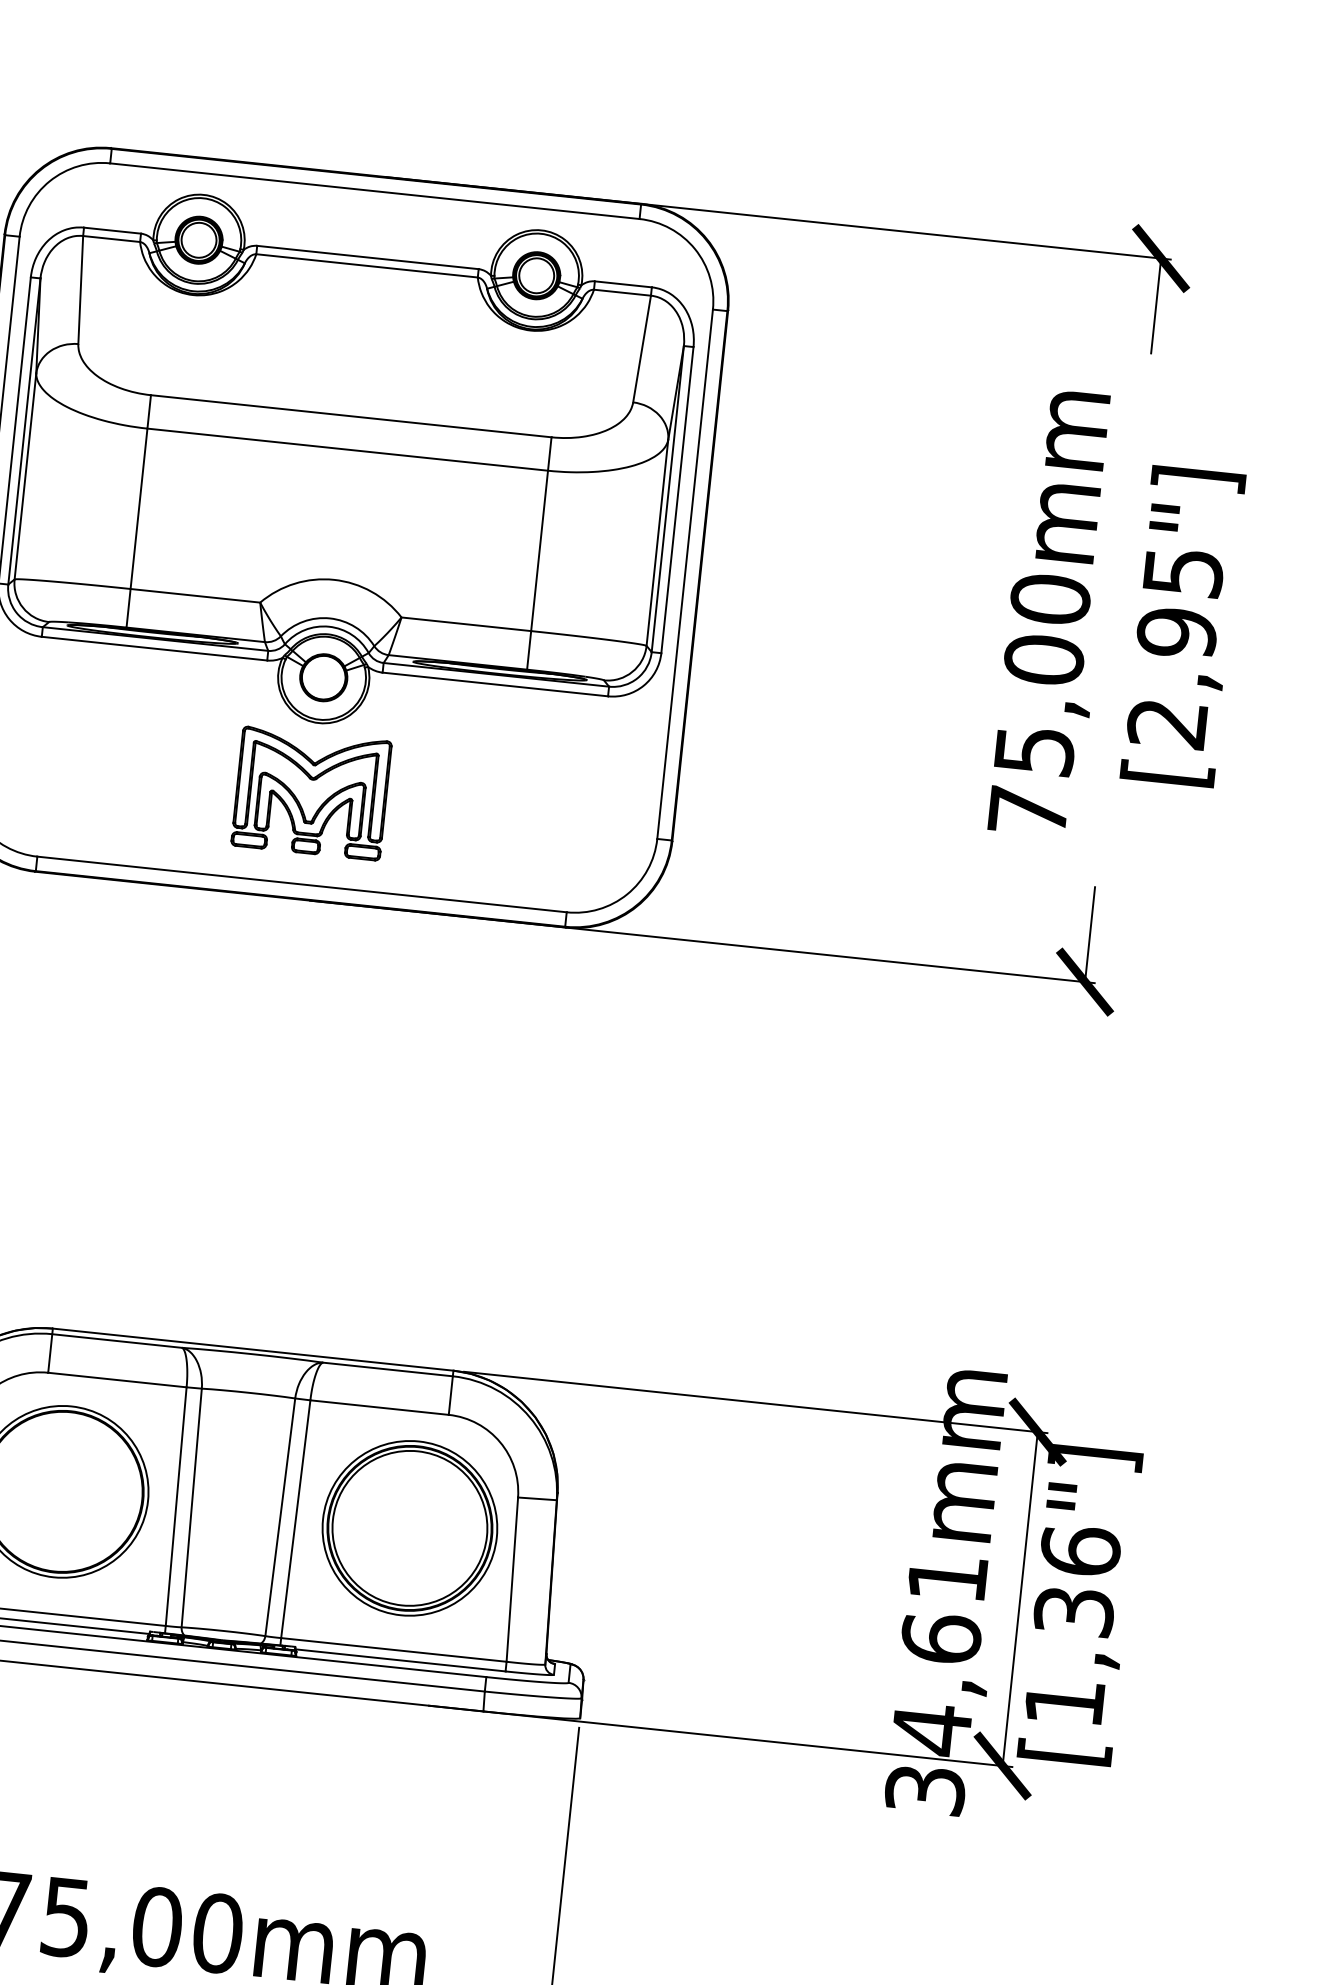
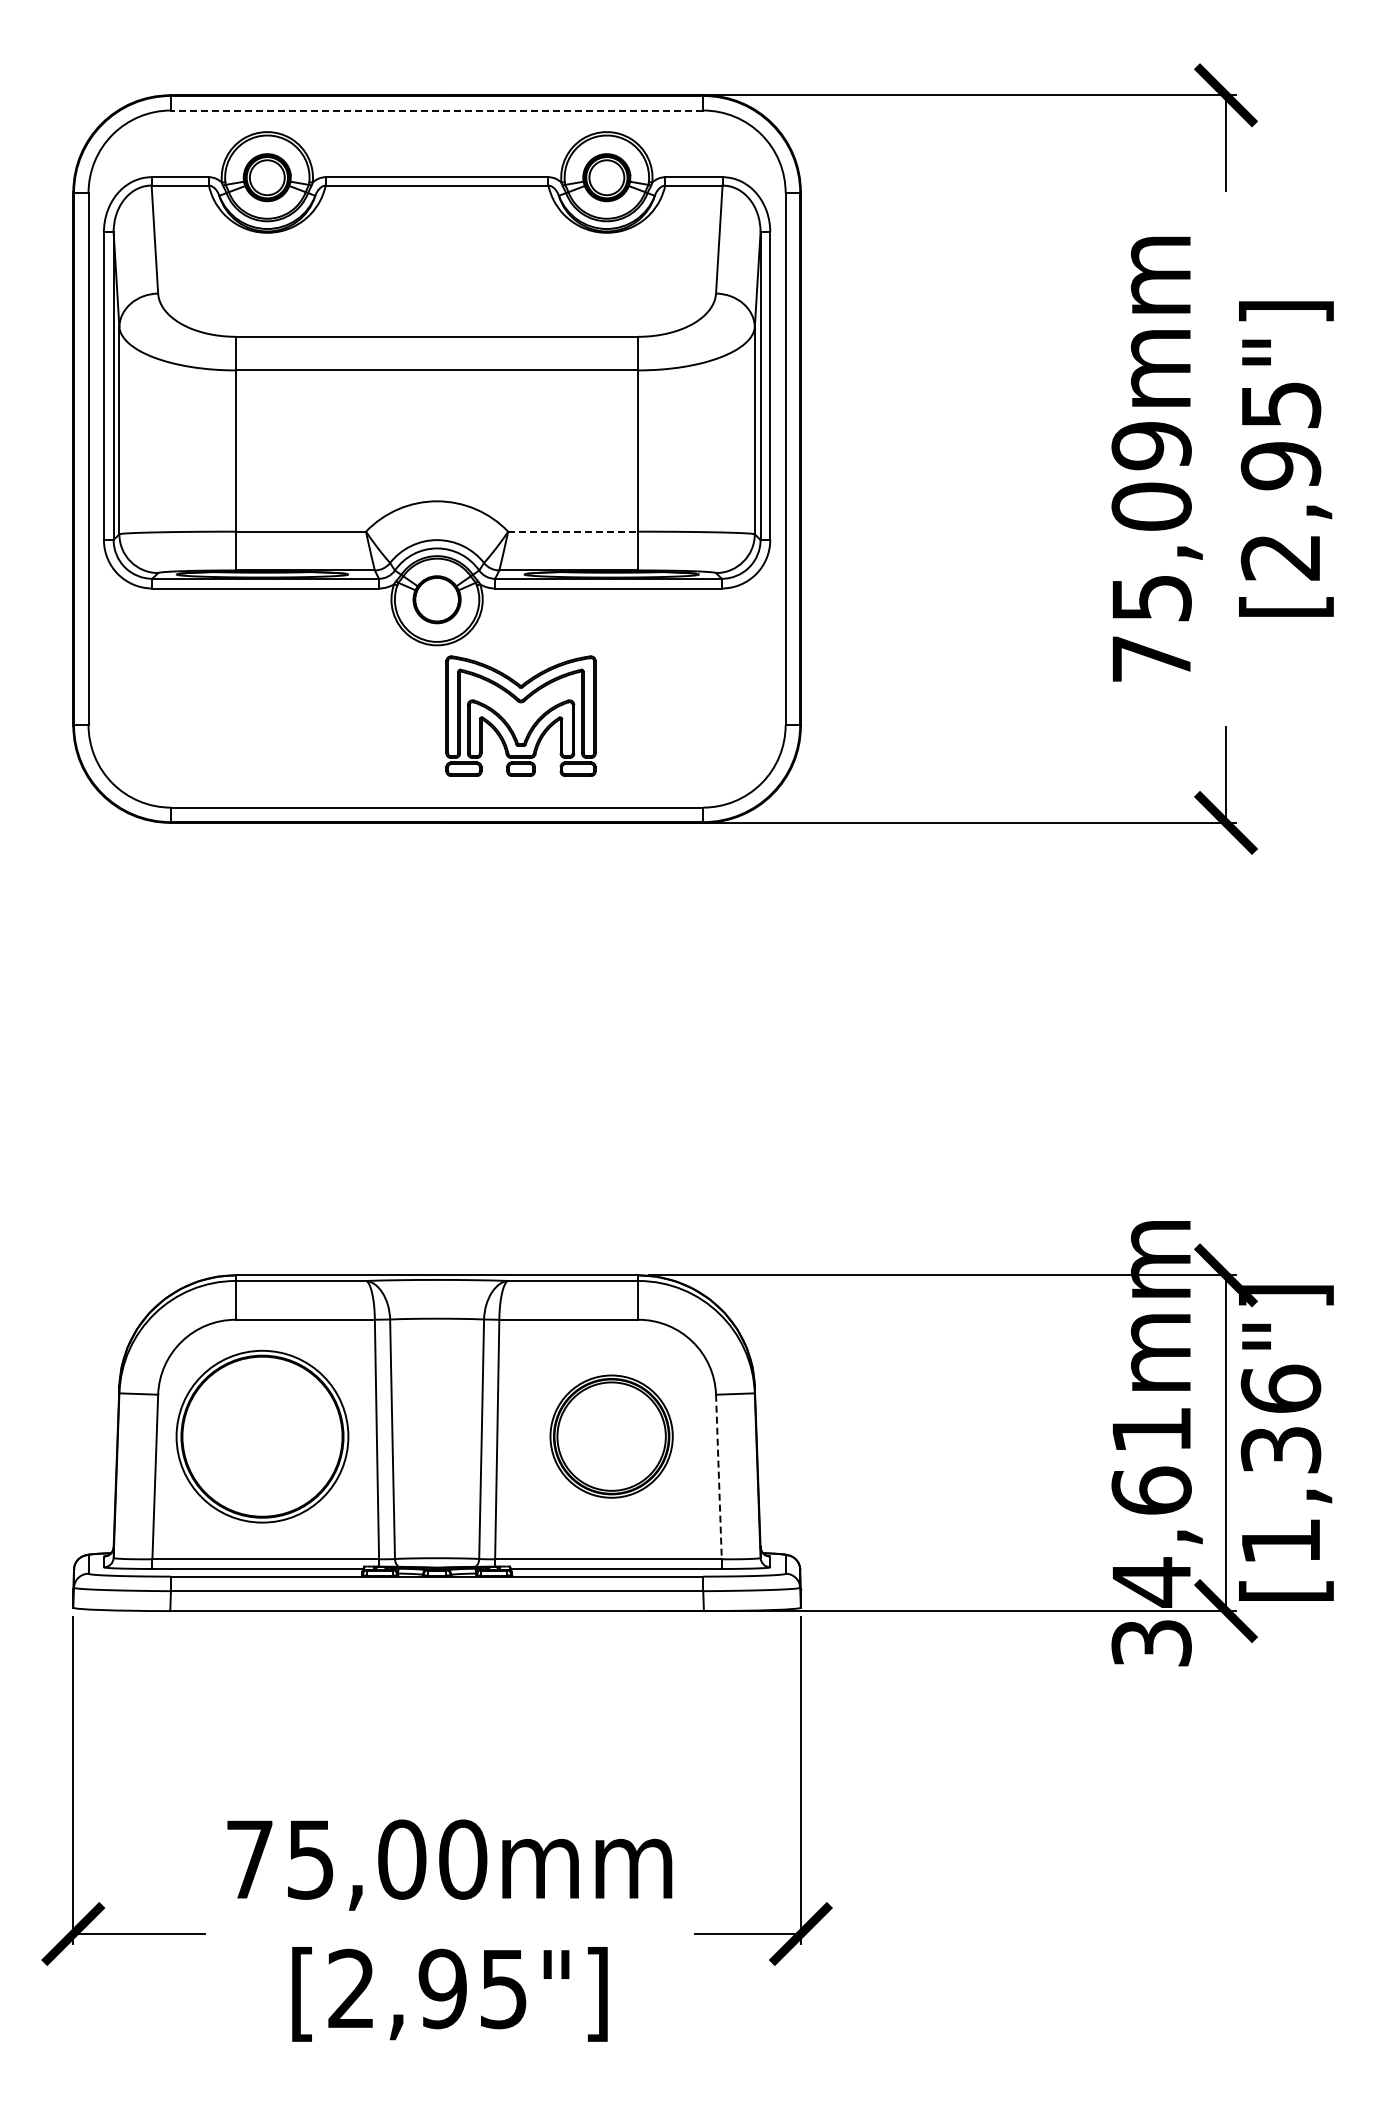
line: (374, 191) -> (436, 110), solid -> dashed
text: (1050, 599) -> (1151, 445), 75,00mm -> 75,09mm
line: (466, 624) -> (573, 531), solid -> dashed
part: (312, 780) -> (520, 703), moved
part: (409, 1528) -> (611, 1436), size x0.7
line: (511, 1580) -> (718, 1477), solid -> dashed

